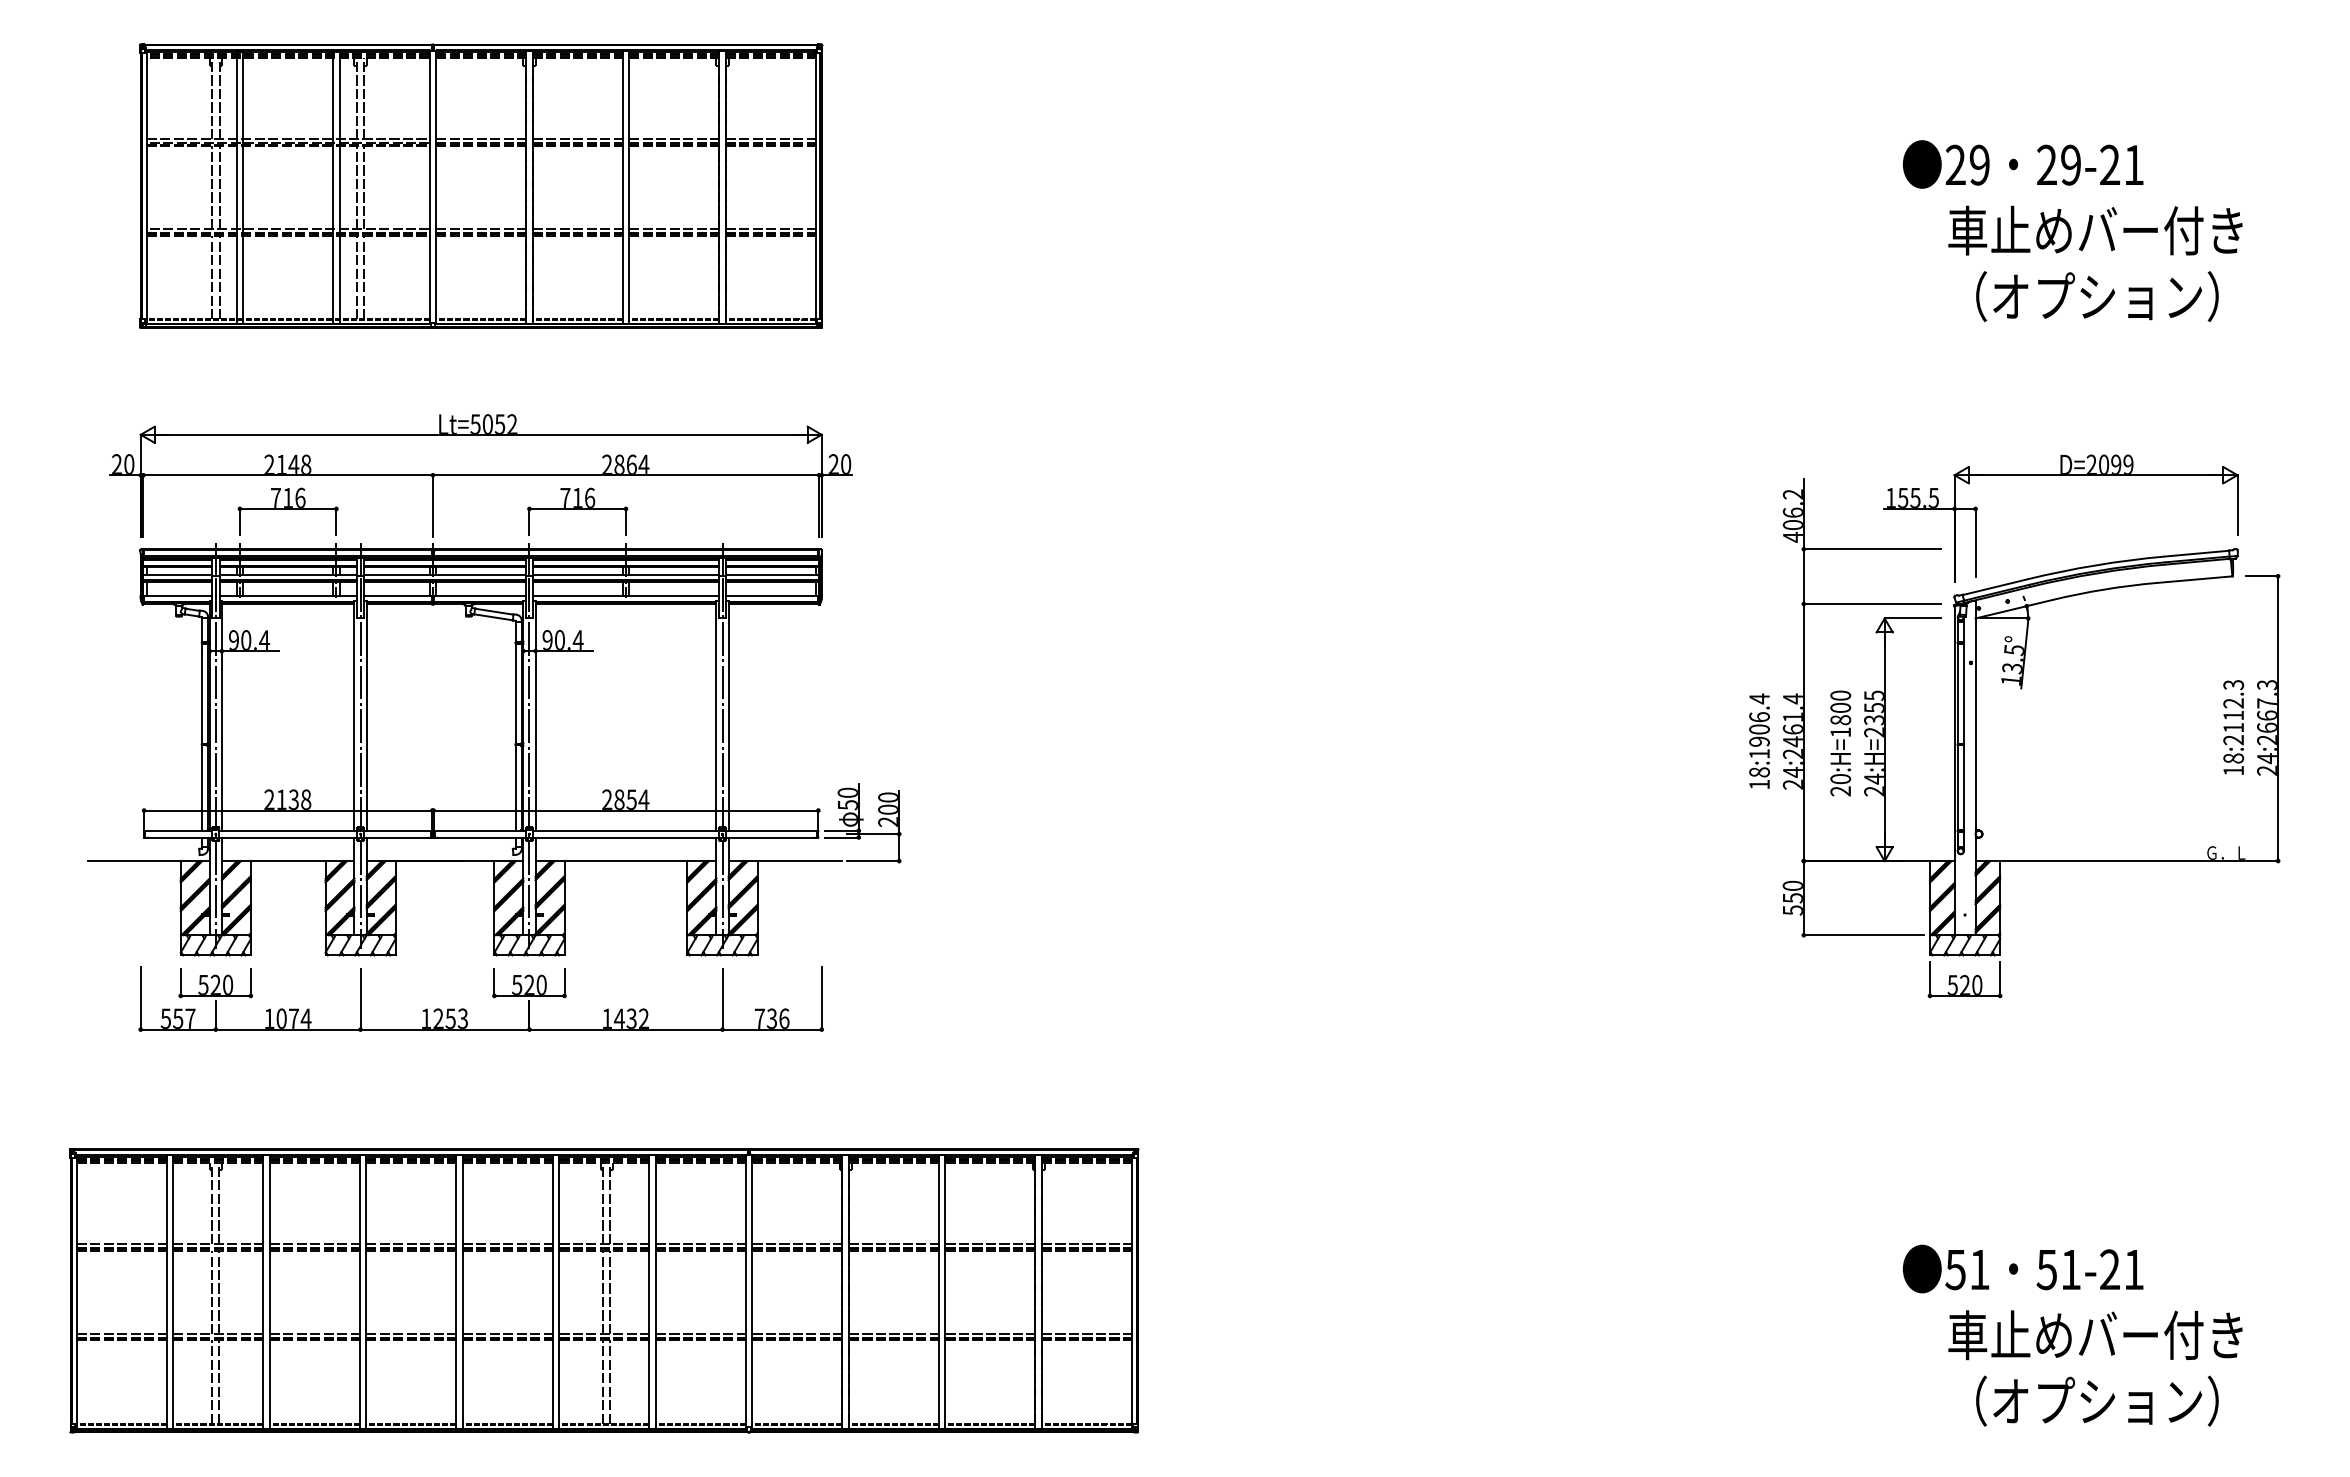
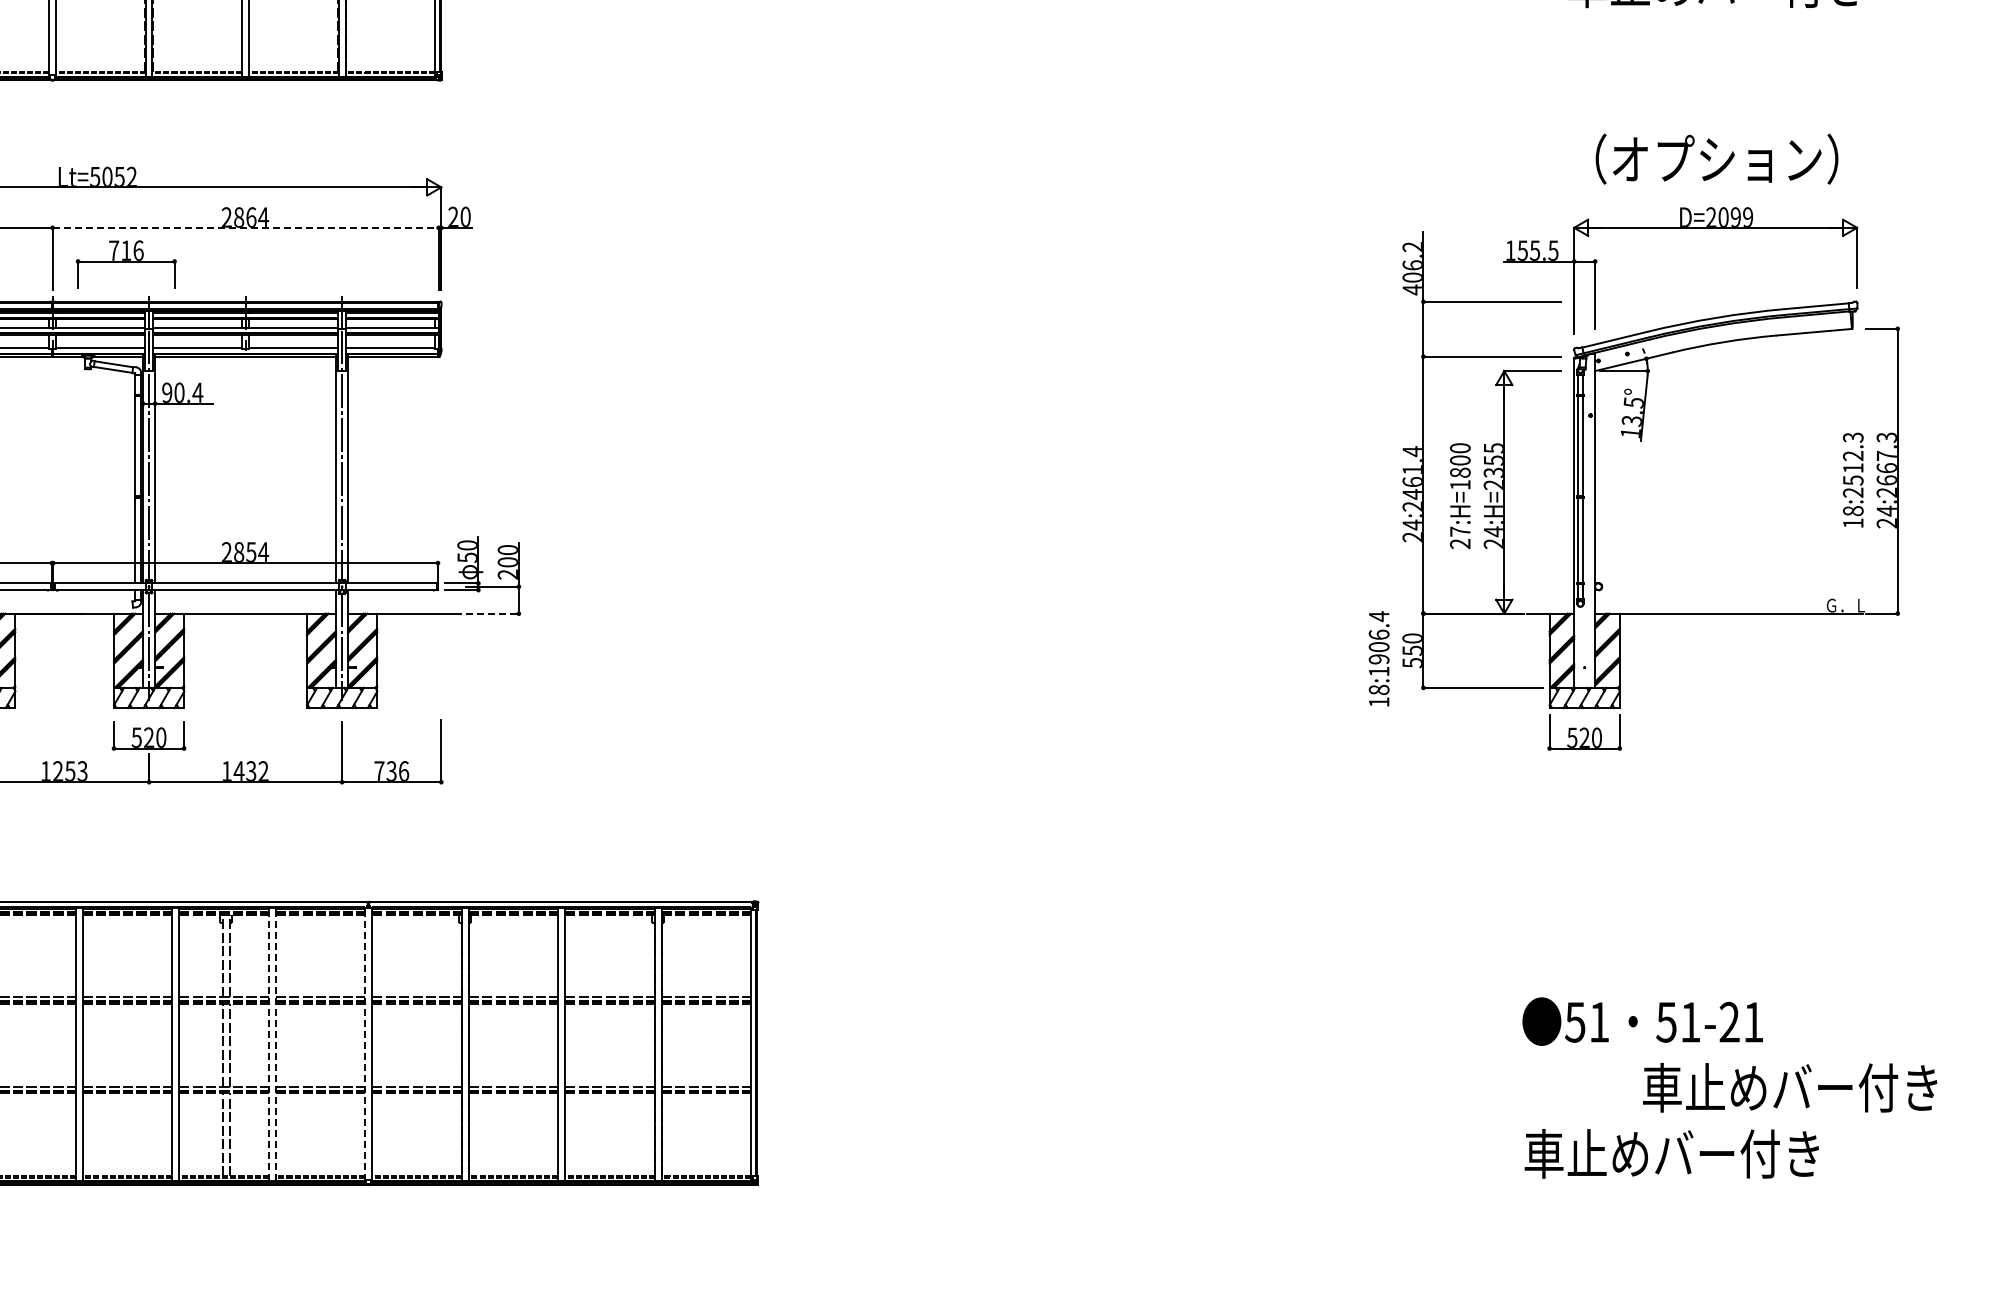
text: (2097, 296) -> (1717, 159), moved
line: (626, 475) -> (246, 228), solid -> dashed
part: (577, 511) -> (126, 264), moved
text: (2233, 728) -> (1853, 481), 18:2112.3 -> 18:2512.3
text: (1759, 740) -> (1379, 658), moved
text: (1840, 779) -> (1460, 532), 20:H=1800 -> 27:H=1800
line: (873, 861) -> (493, 614), solid -> dashed
line: (649, 1291) -> (269, 1044), solid -> dashed
line: (655, 1291) -> (275, 1044), solid -> dashed
line: (745, 1291) -> (365, 1044), solid -> dashed
text: (2095, 1335) -> (1790, 1088), moved
text: (2061, 1400) -> (1681, 1153), （オプション） -> 車止めバー付き

